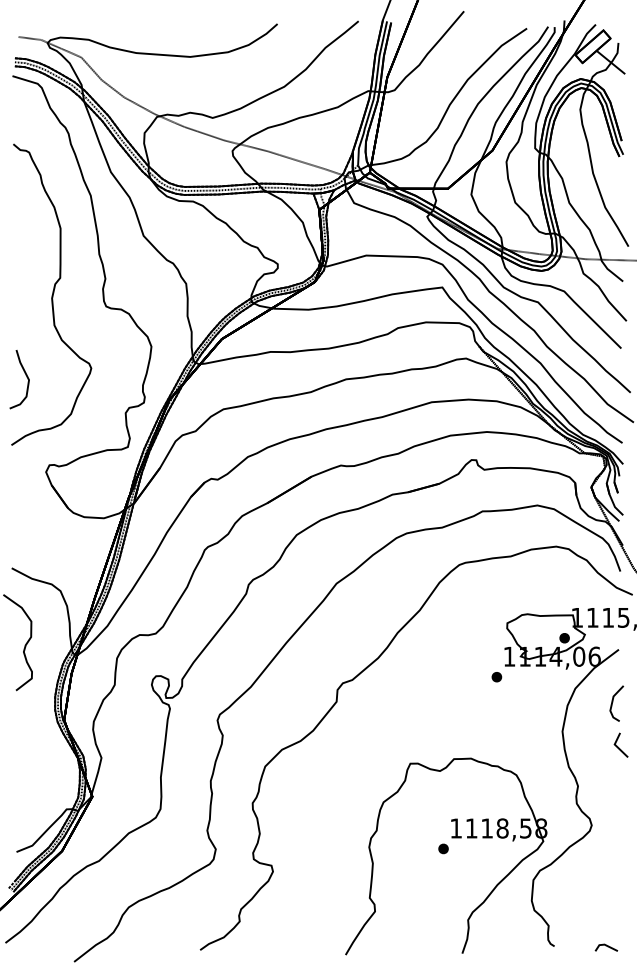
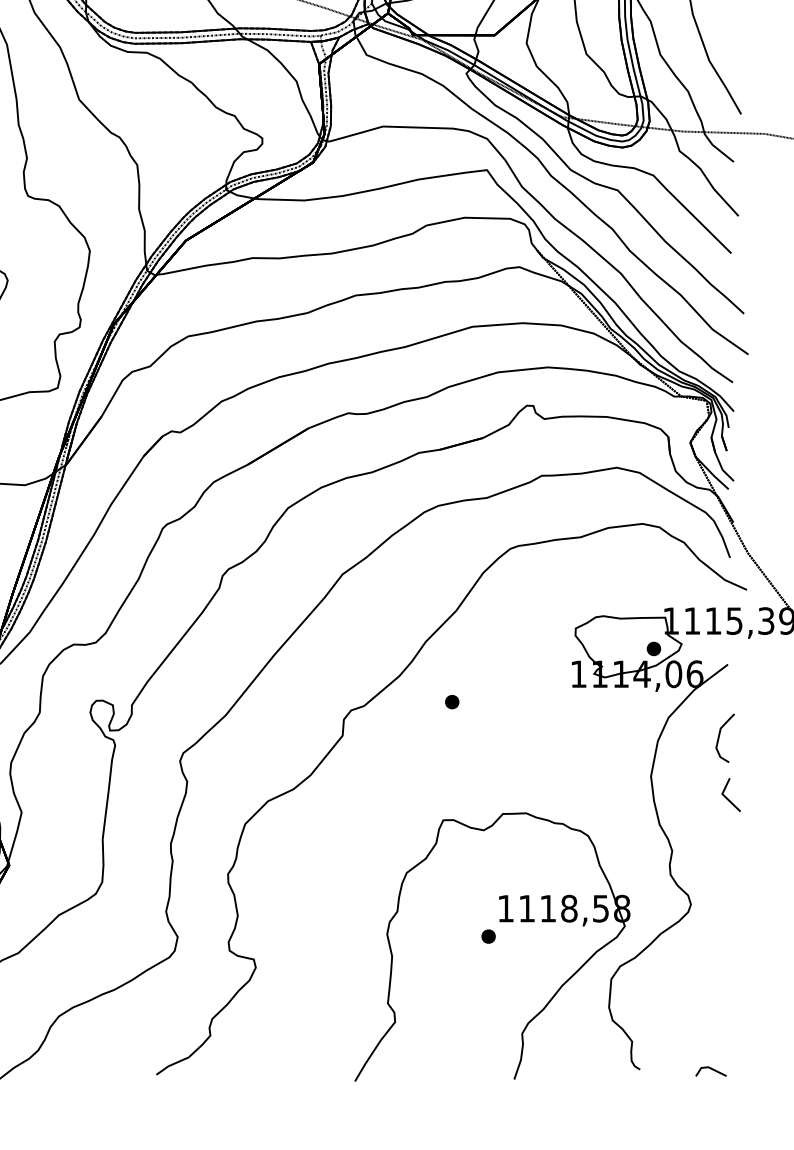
part: (496, 677) -> (451, 702), moved

